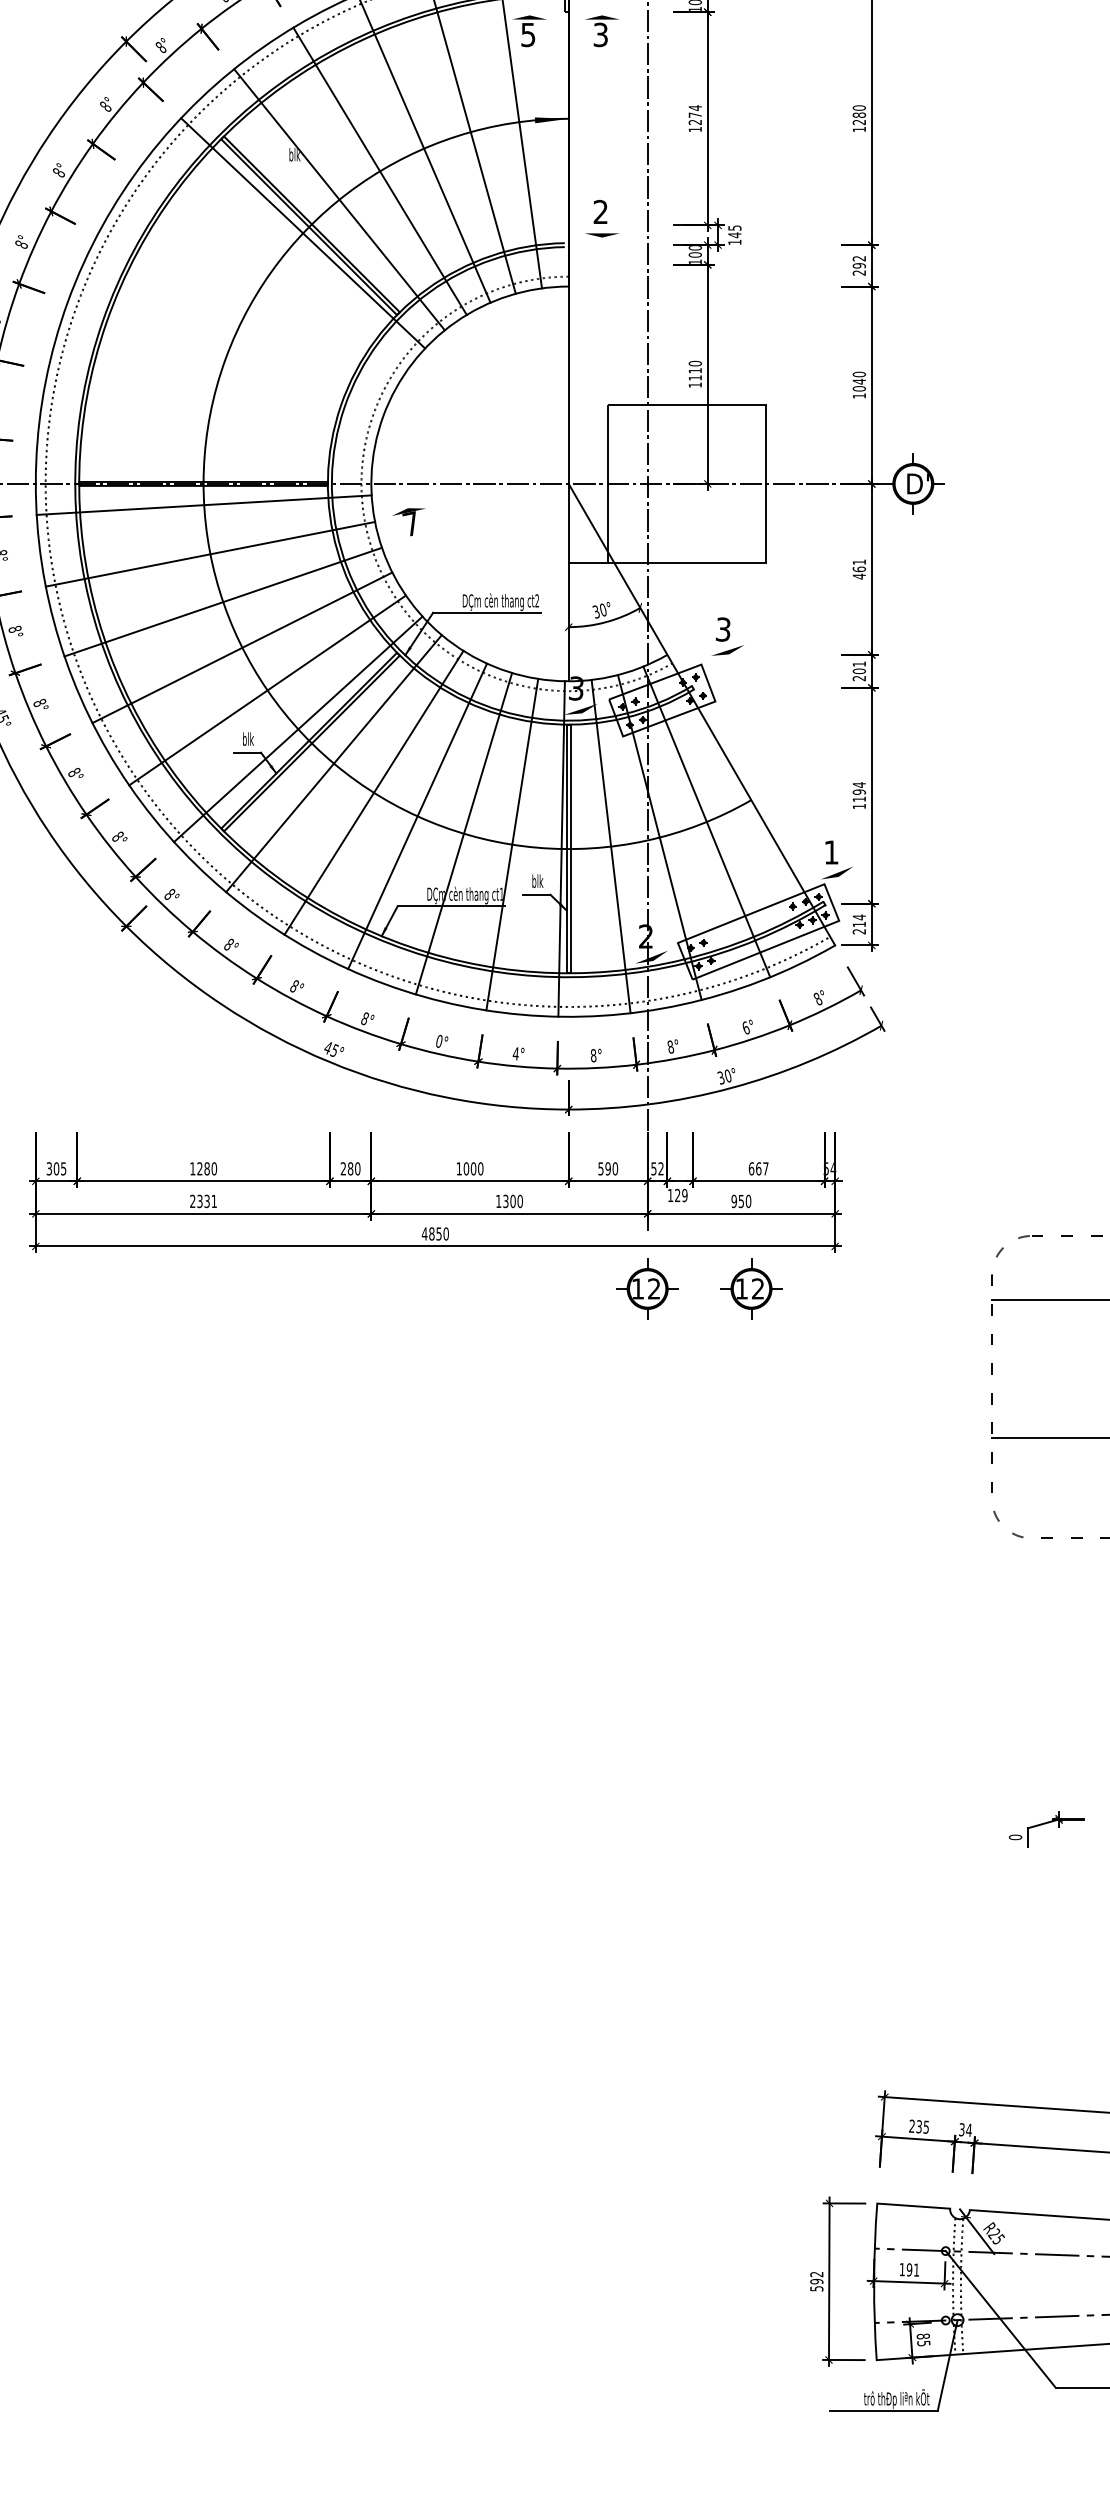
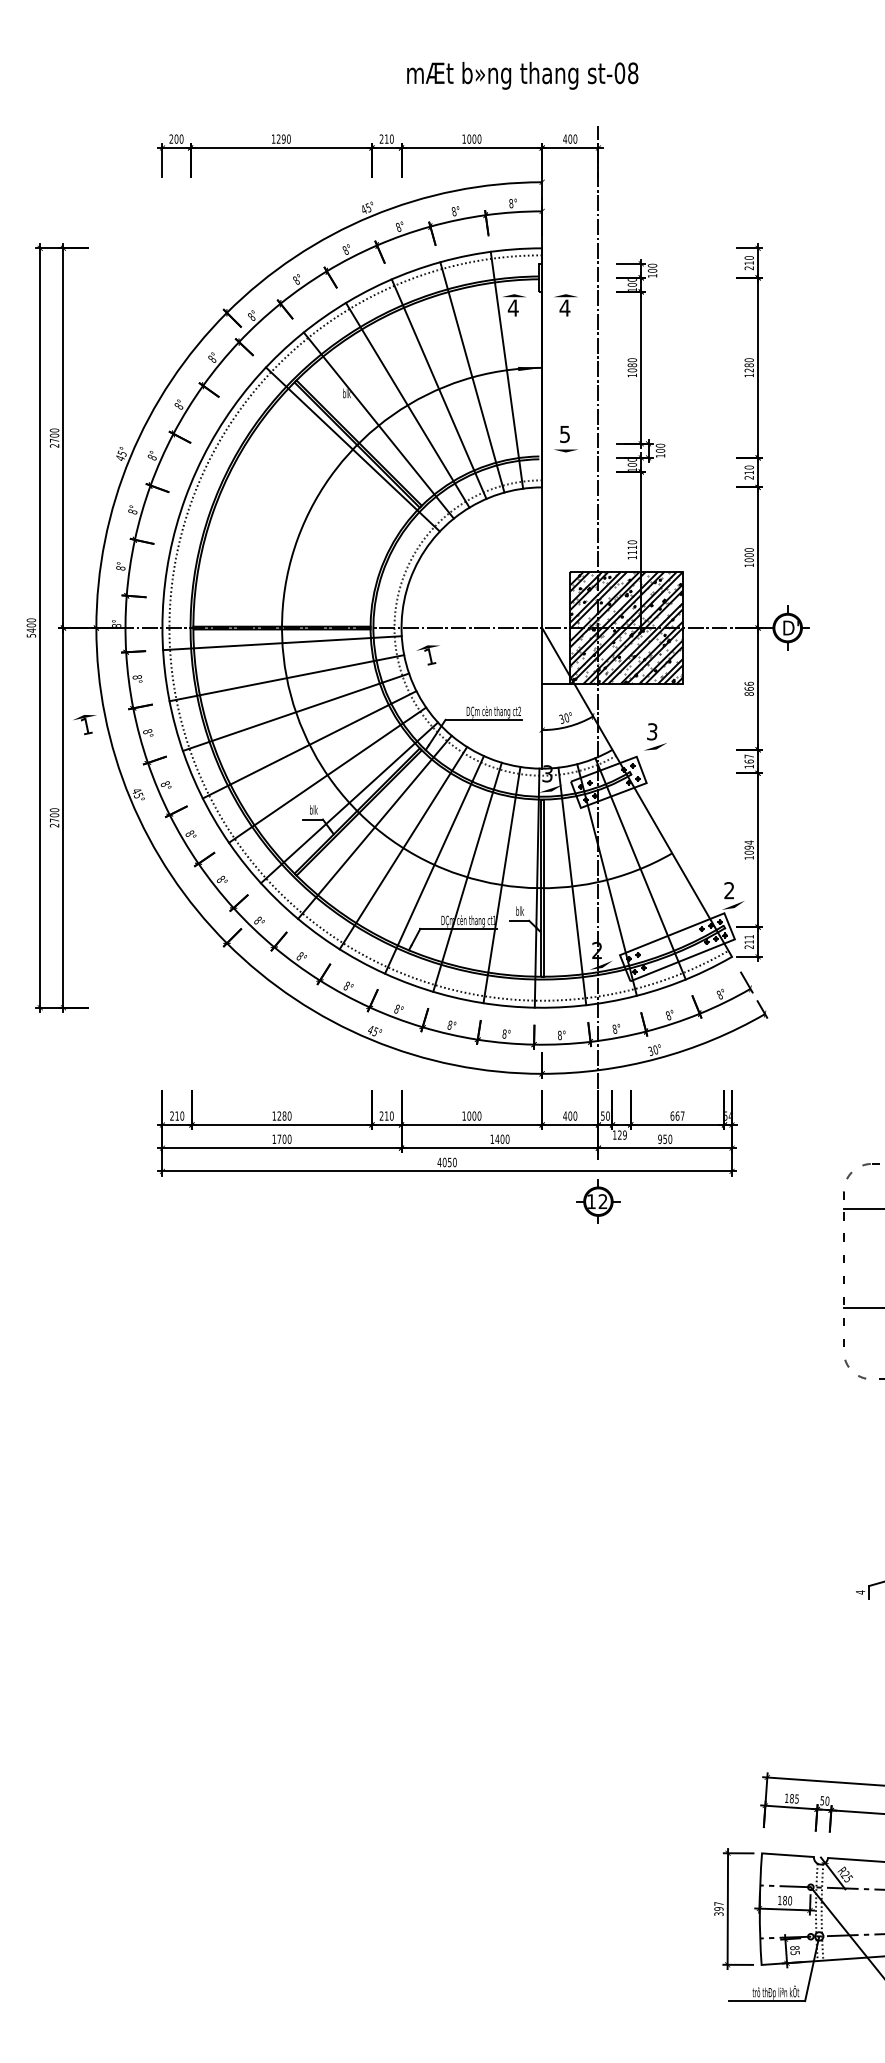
text: (527, 34) -> (512, 307), 5 -> 4
text: (600, 34) -> (564, 307), 3 -> 4
text: (695, 115) -> (632, 365), 1274 -> 1080
text: (600, 212) -> (564, 434), 2 -> 5
text: (734, 230) -> (660, 447), 145 -> 100
text: (858, 261) -> (748, 469), 292 -> 210
text: (858, 382) -> (748, 555), 1040 -> 1000
hatch: (687, 483) -> (626, 627), added
text: (410, 523) -> (429, 656), 7 -> 1
text: (858, 568) -> (748, 688), 461 -> 866
text: (858, 671) -> (748, 761), 201 -> 167
text: (858, 798) -> (748, 852), 1194 -> 1094
text: (831, 852) -> (729, 890), 1 -> 2
text: (858, 916) -> (748, 936), 214 -> 211
text: (746, 1027) -> (668, 1015), 6° -> 8°
text: (438, 1041) -> (449, 1025), 0° -> 8°
text: (515, 1052) -> (504, 1033), 4° -> 8°
text: (56, 1168) -> (177, 1115), 305 -> 210
text: (350, 1168) -> (386, 1115), 280 -> 210
text: (604, 1168) -> (567, 1115), 590 -> 400
text: (660, 1168) -> (607, 1115), 52 -> 50
text: (202, 1200) -> (281, 1138), 2331 -> 1700
text: (506, 1200) -> (497, 1138), 1300 -> 1400
text: (431, 1233) -> (444, 1162), 4850 -> 4050
part: (751, 1288) -> (672, 1201), removed
text: (1015, 1837) -> (860, 1592), 0 -> 4
text: (914, 2126) -> (788, 1798), 235 -> 185
text: (964, 2129) -> (824, 1800), 34 -> 50
text: (913, 2269) -> (787, 1900), 191 -> 180
text: (816, 2280) -> (718, 1908), 592 -> 397

